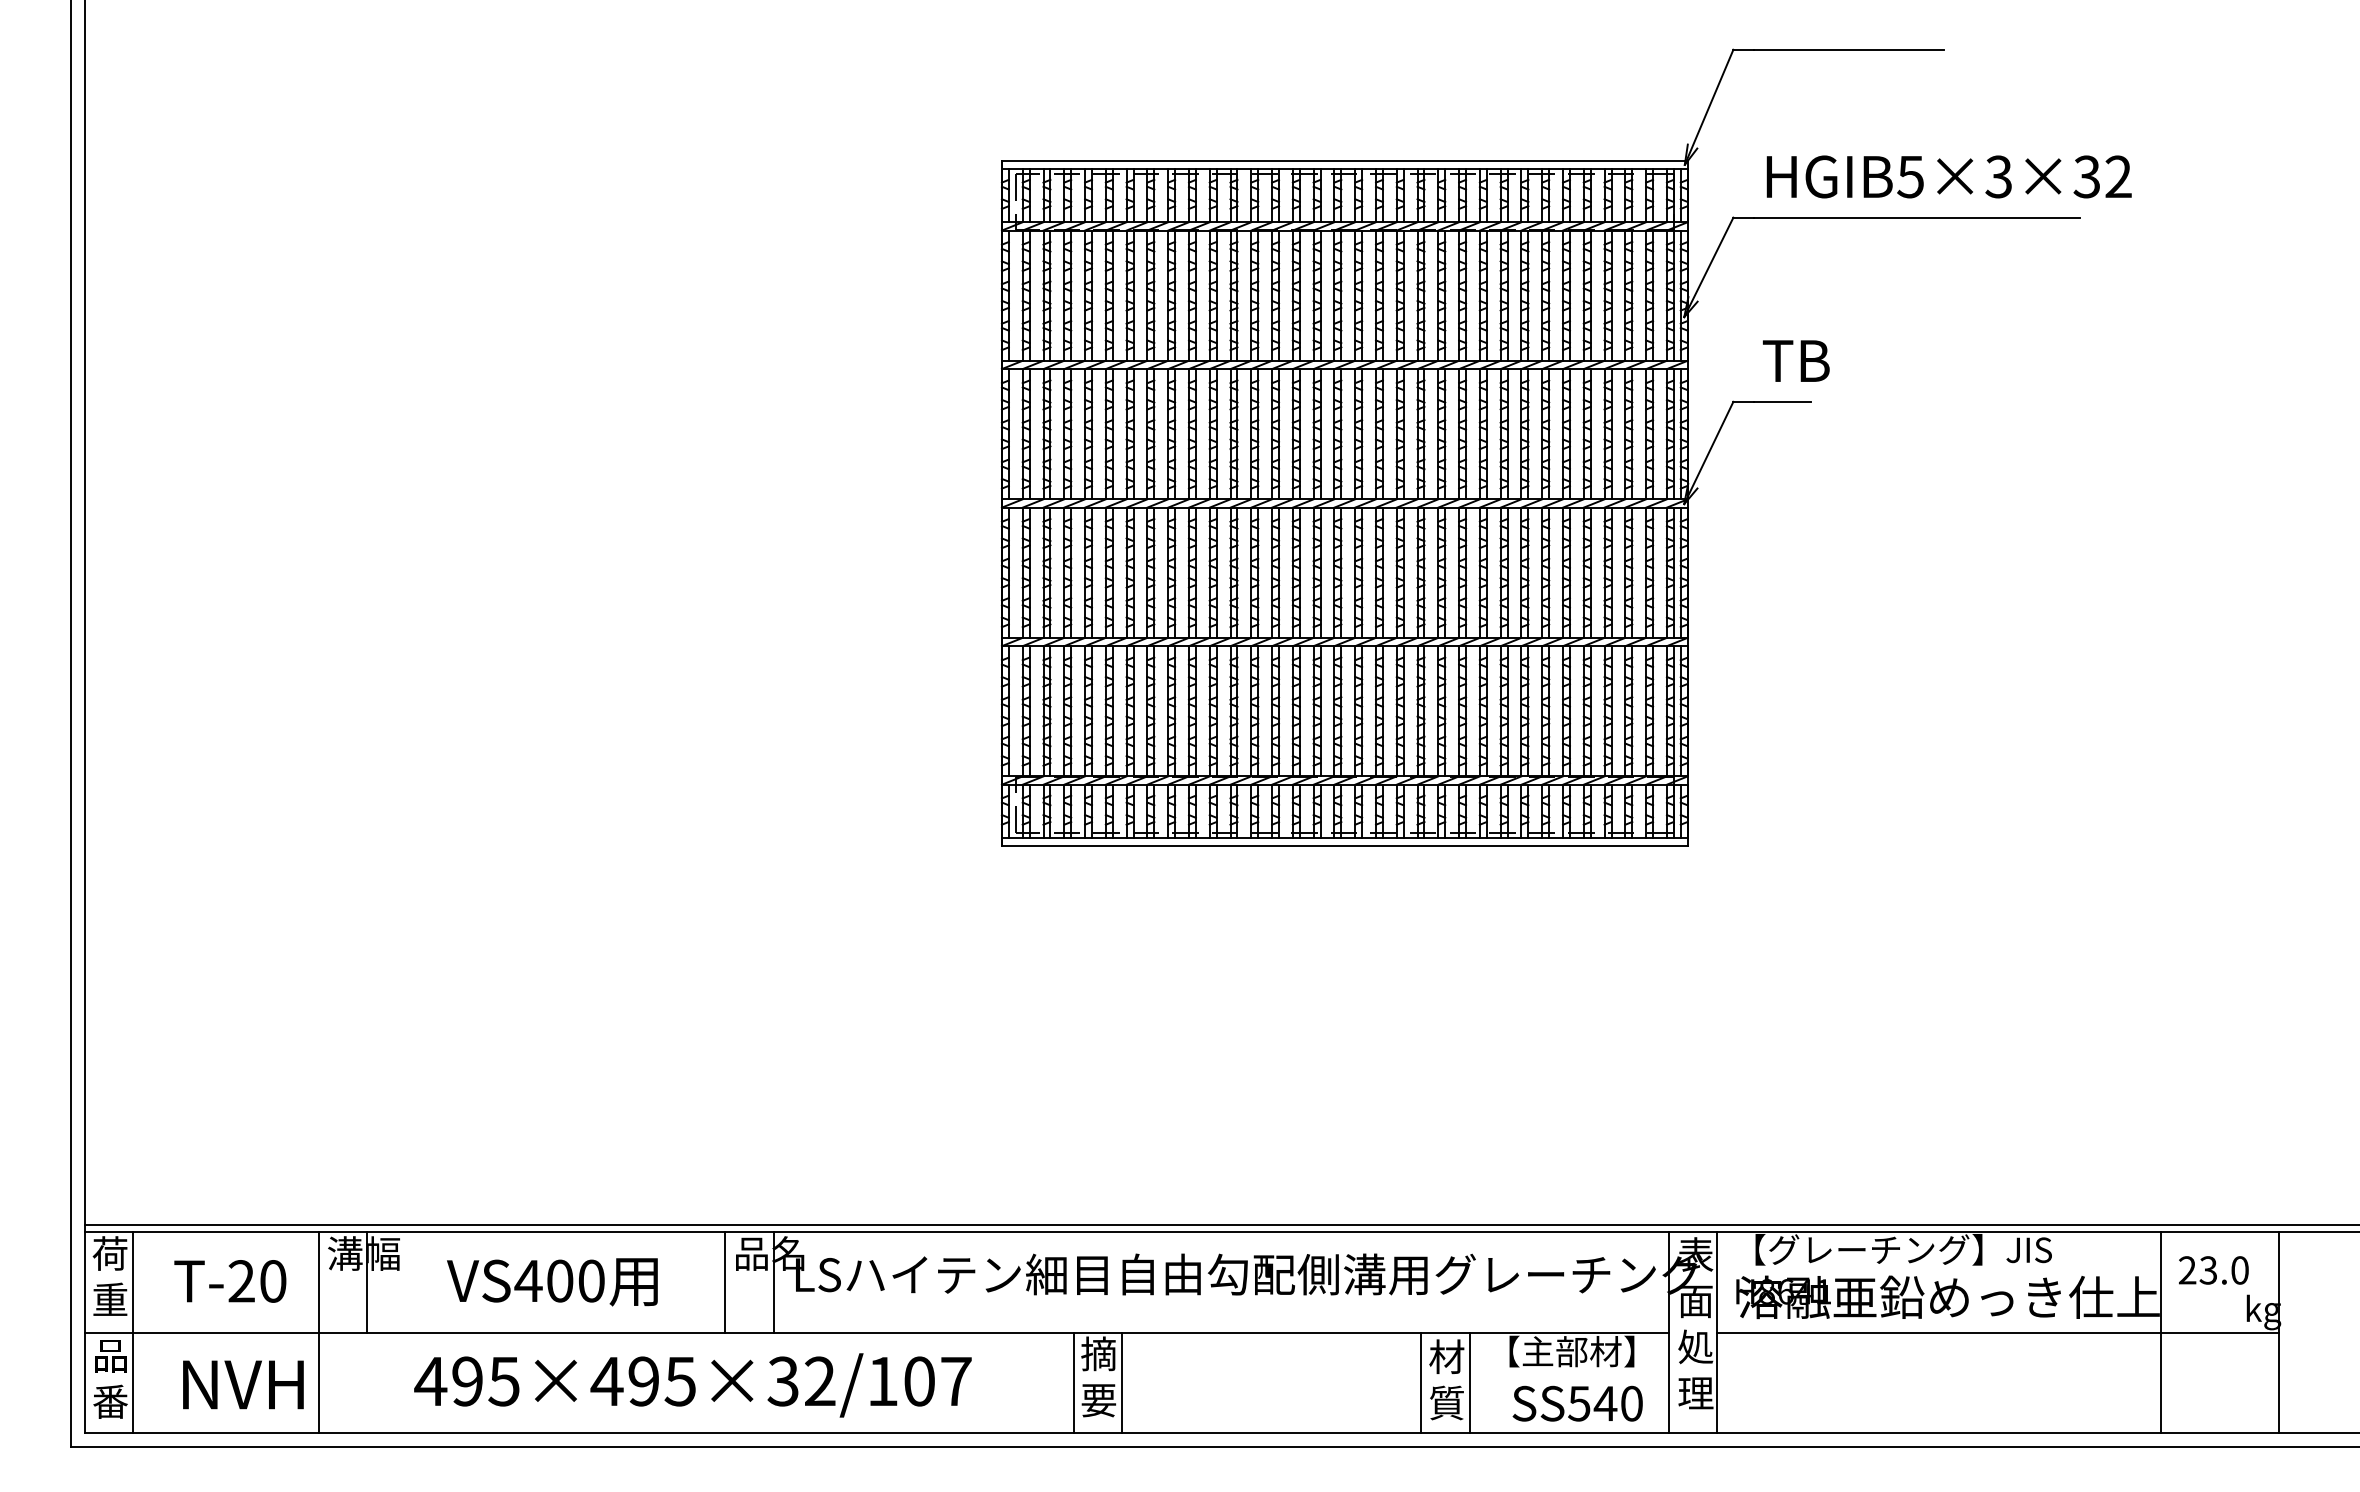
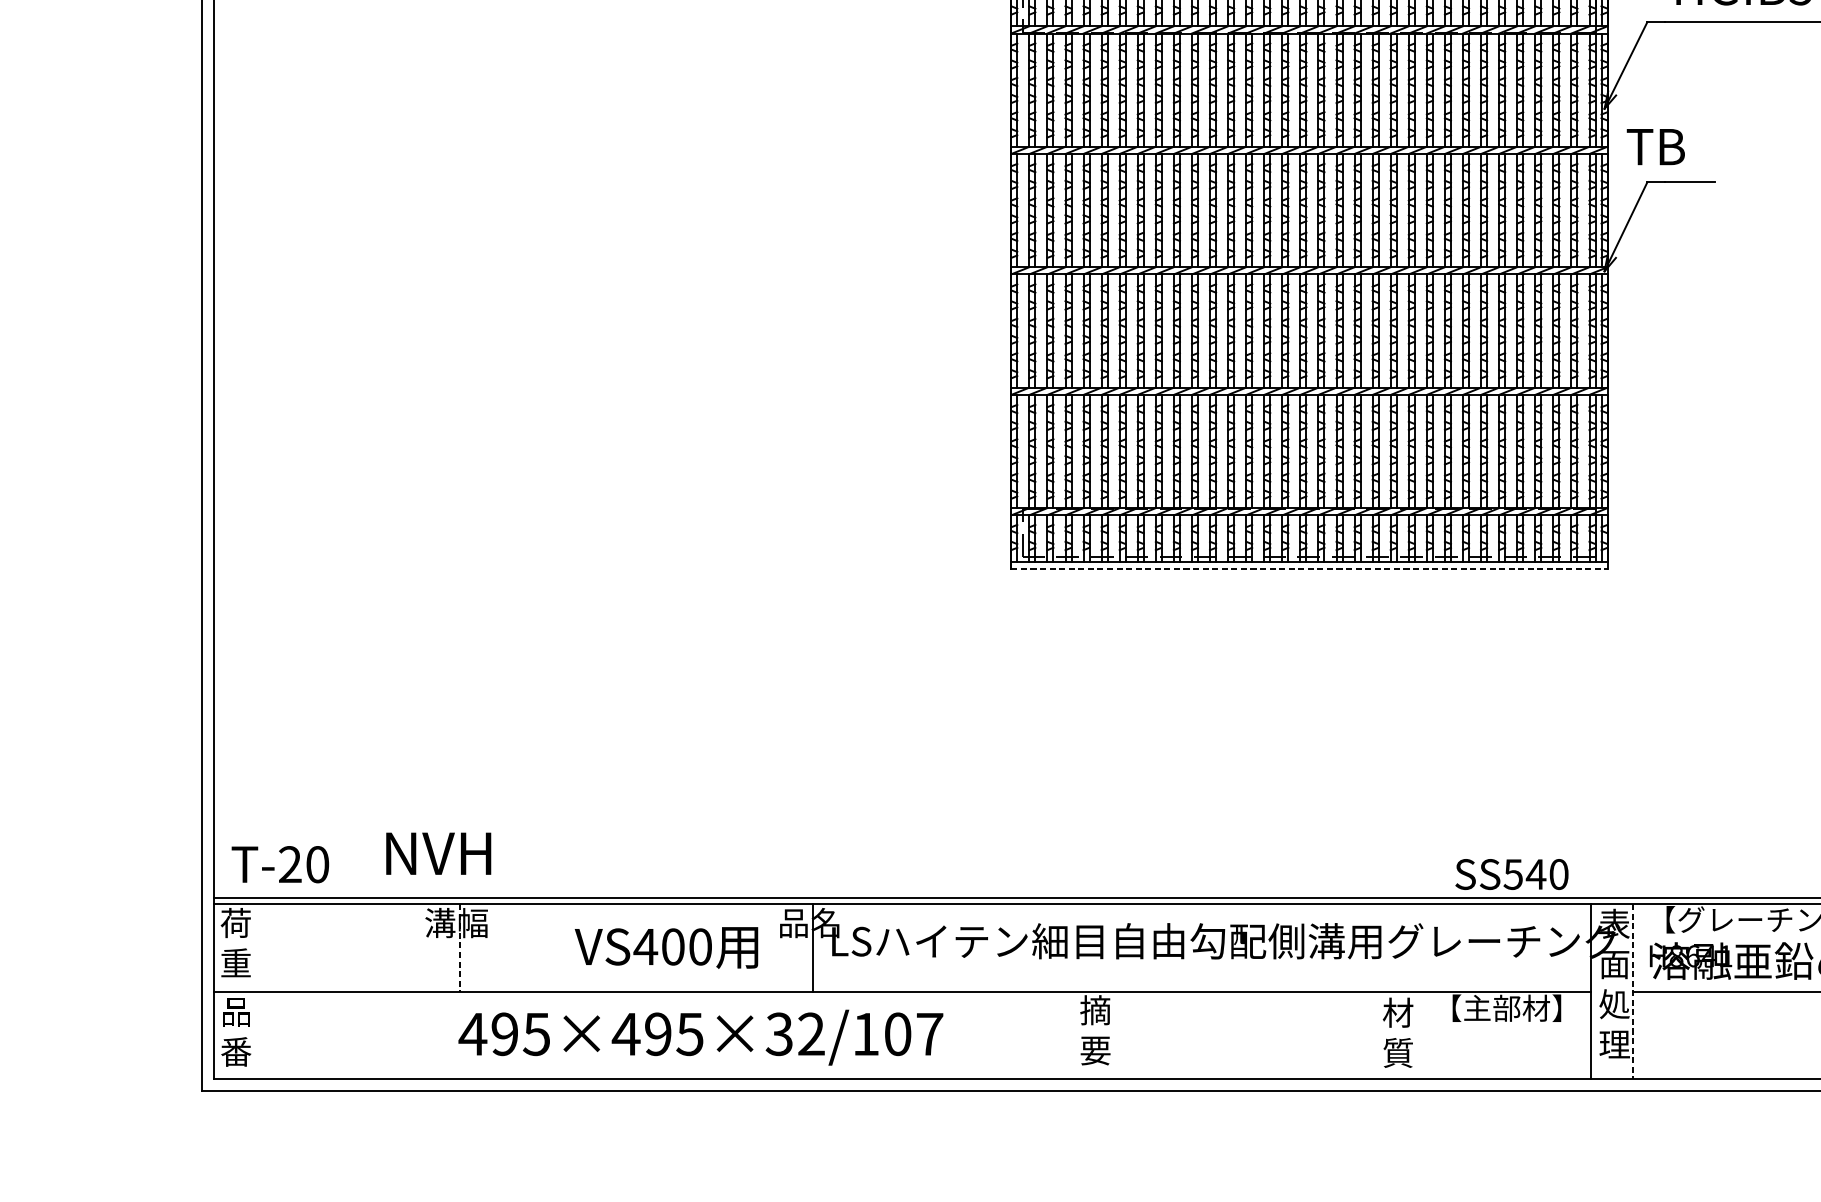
text: (1796, 360) -> (1656, 146), moved
line: (1344, 846) -> (1309, 569), solid -> dashed
text: (230, 1281) -> (280, 864), moved
line: (725, 1281) -> (770, 947), removed
line: (367, 1282) -> (459, 948), solid -> dashed
text: (552, 1282) -> (666, 948), moved
line: (133, 1332) -> (256, 991), removed
line: (318, 1332) -> (417, 991), removed
line: (1717, 1332) -> (1633, 991), solid -> dashed
line: (1073, 1382) -> (1073, 1035), removed
line: (1122, 1382) -> (1116, 1035), removed
line: (1421, 1382) -> (1376, 1035), removed
line: (1469, 1382) -> (1417, 1035), removed
text: (243, 1384) -> (438, 853), moved
text: (692, 1385) -> (700, 1037), moved
text: (1577, 1403) -> (1511, 874), moved

